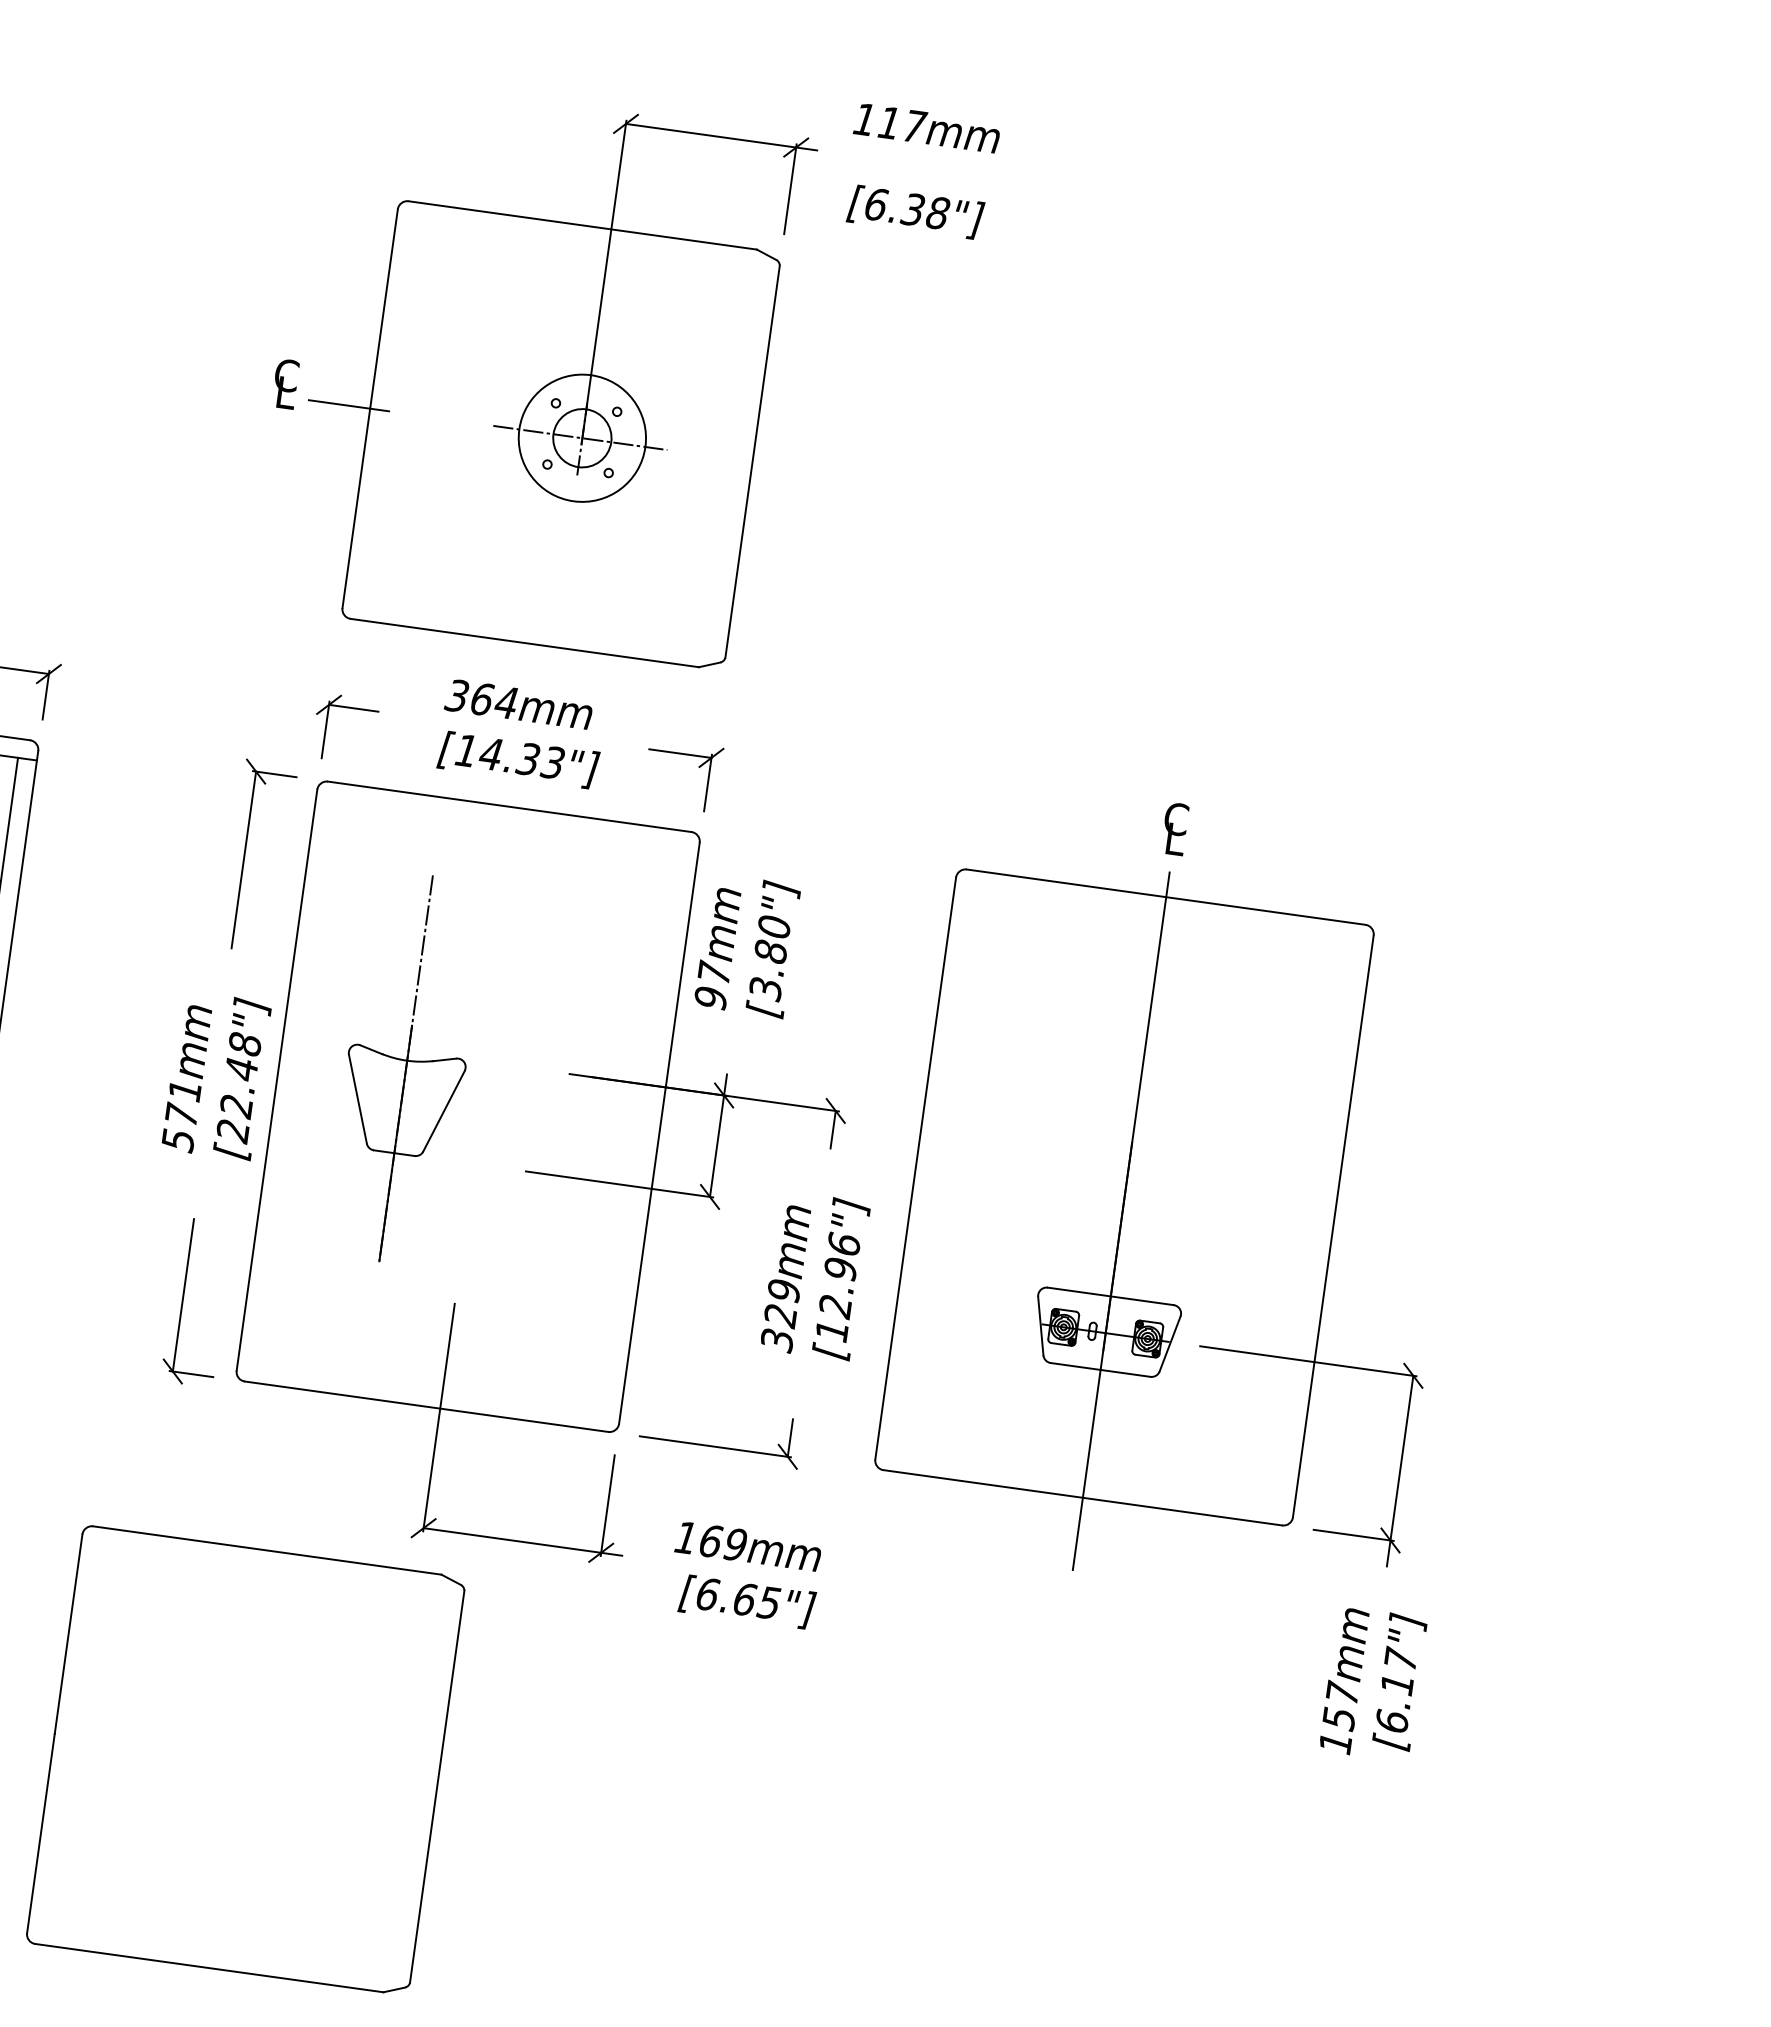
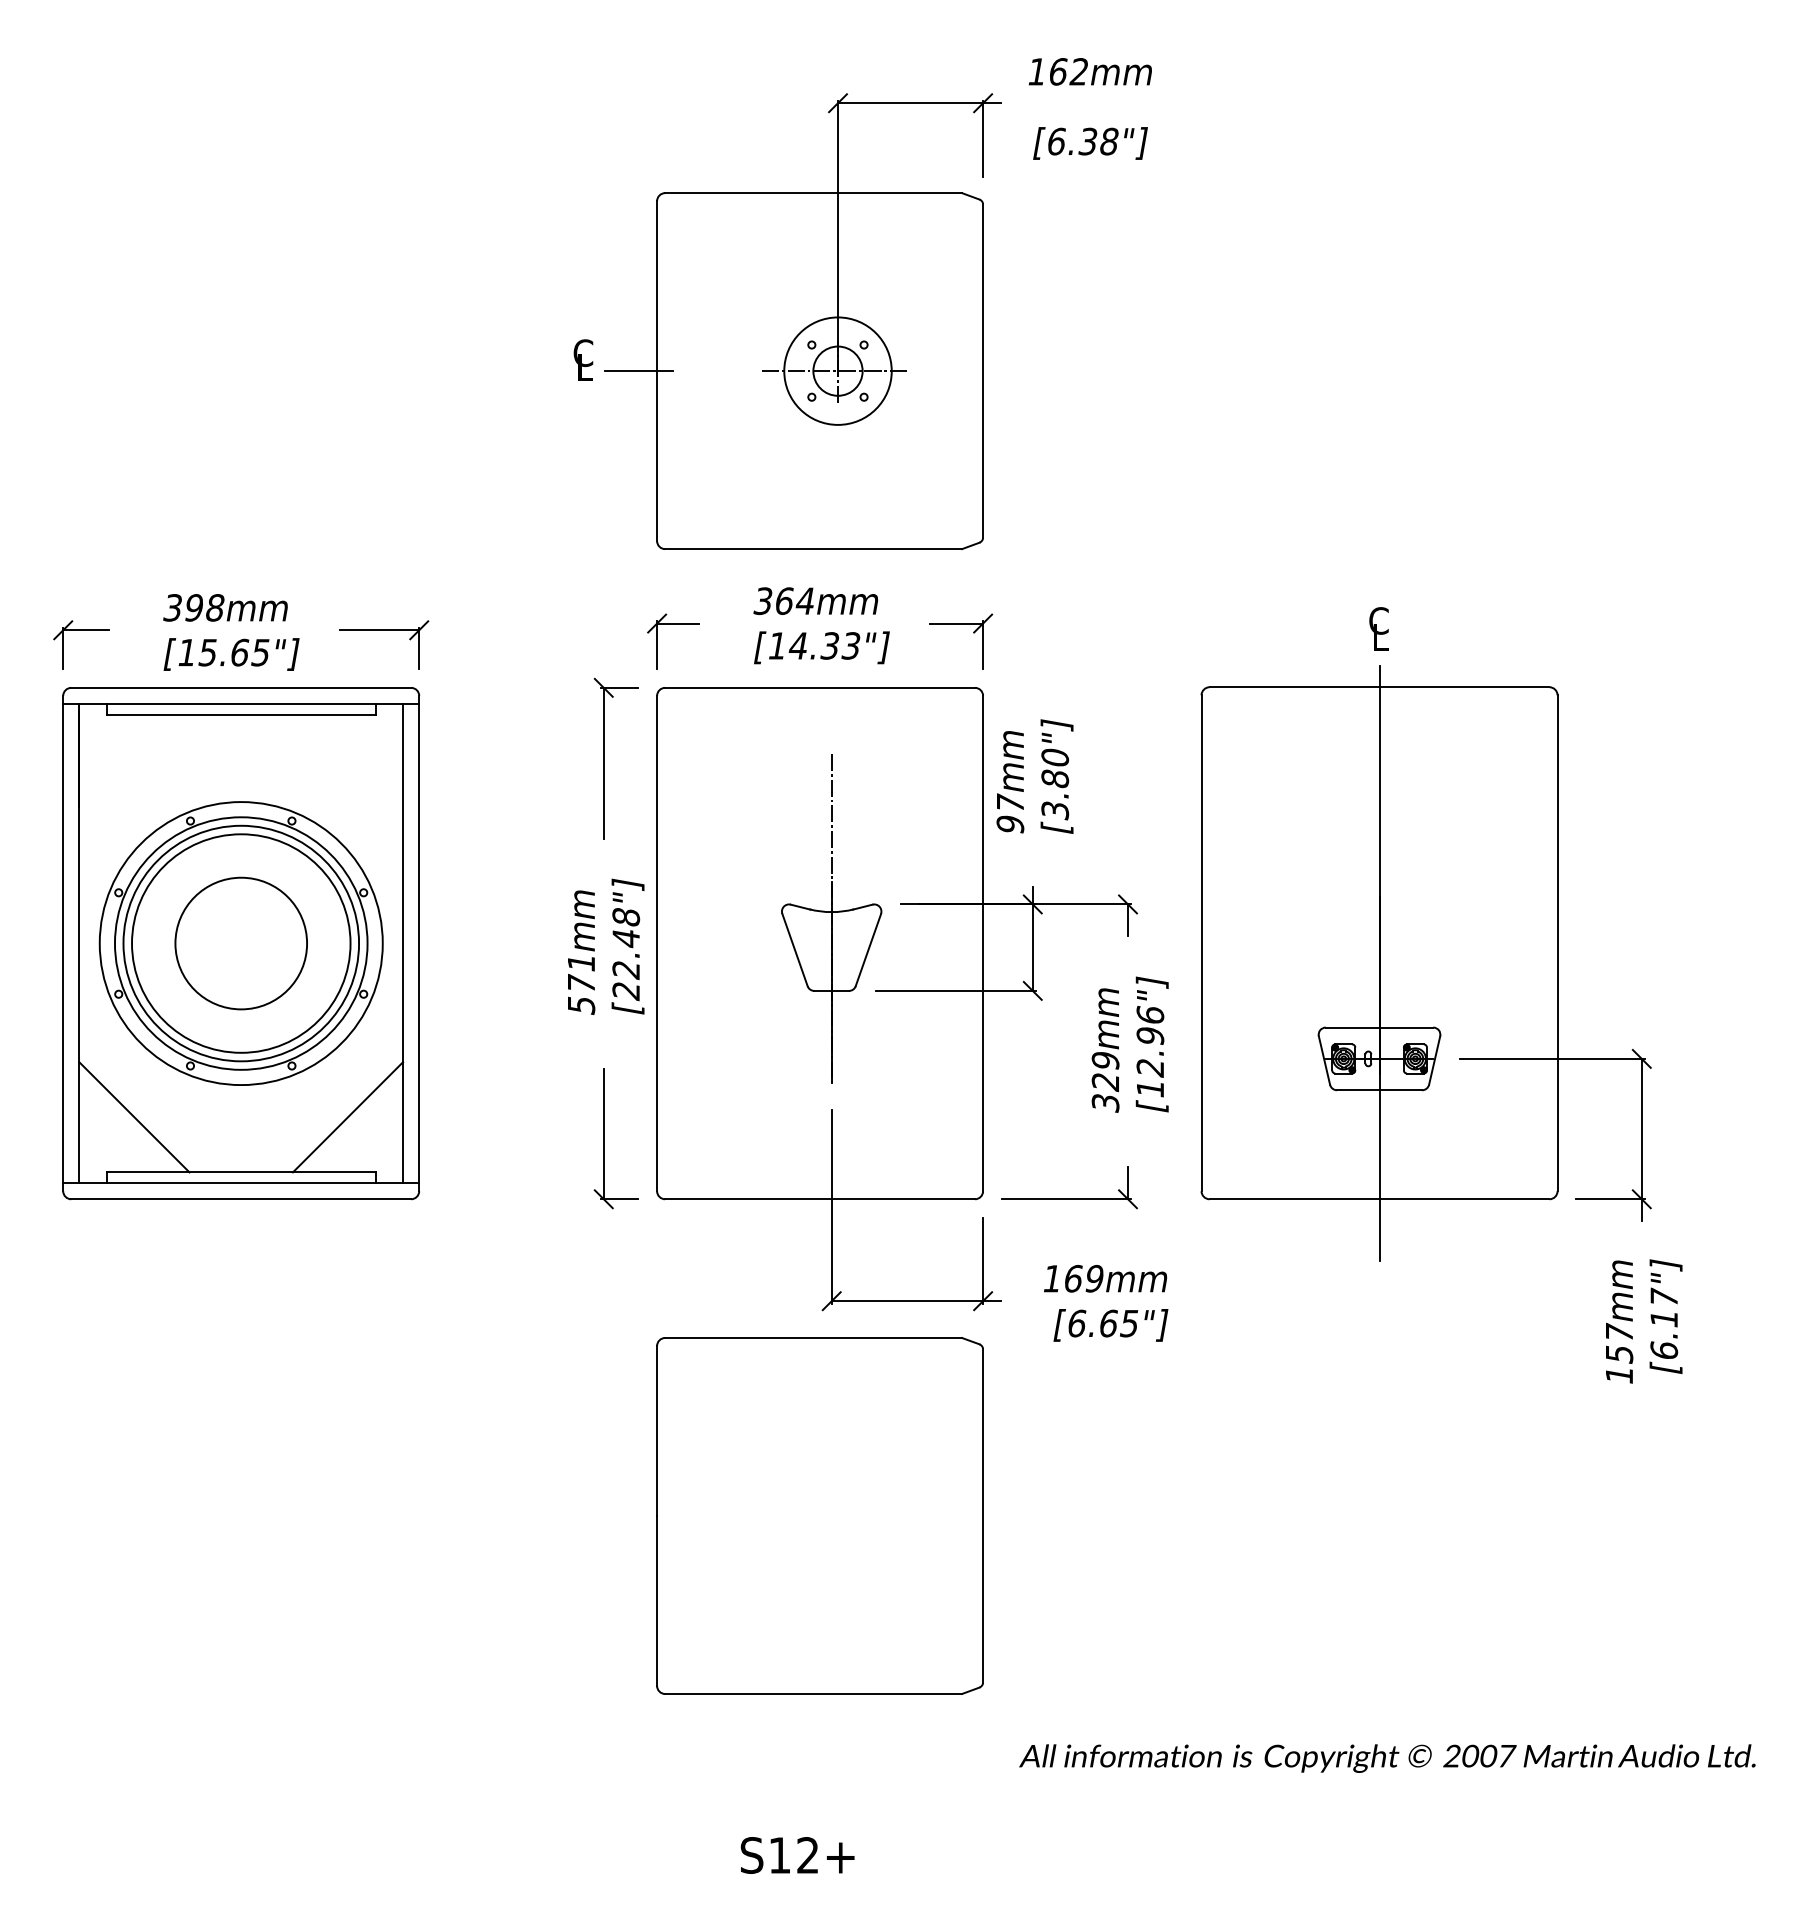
text: (902, 124) -> (1069, 71), 117mm -> 162mm
part: (405, 1068) -> (831, 918), moved
part: (245, 1759) -> (819, 1515), moved

